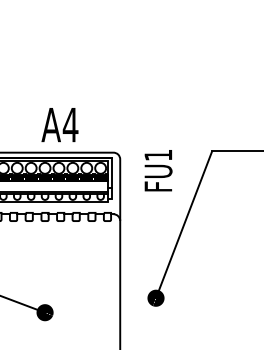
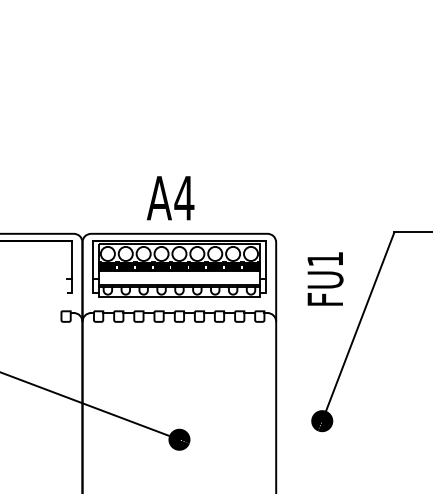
text: (59, 125) -> (170, 198), moved
text: (158, 170) -> (325, 278), moved

